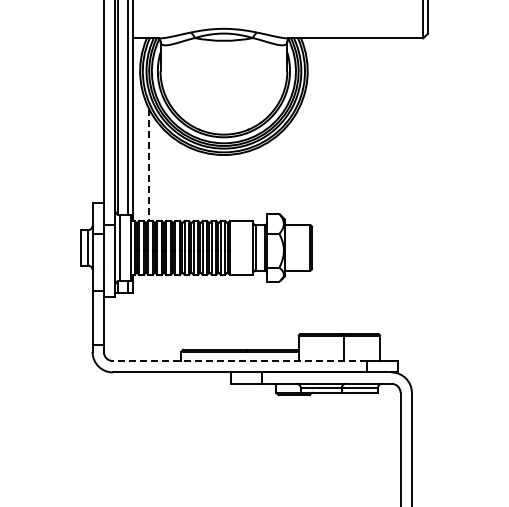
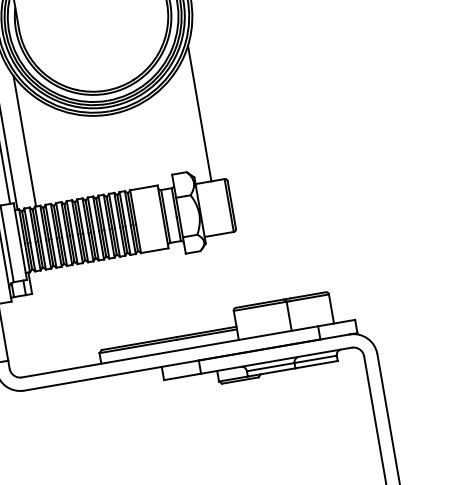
line: (149, 165) -> (25, 141), dashed -> solid
line: (298, 167) -> (199, 113), added
line: (239, 361) -> (169, 352), dashed -> solid

